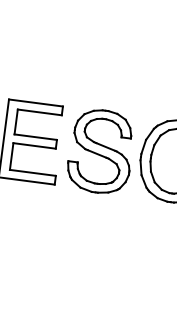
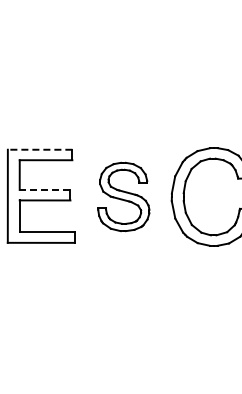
line: (35, 102) -> (39, 149), solid -> dashed
line: (35, 136) -> (44, 189), solid -> dashed
part: (100, 151) -> (123, 196), size x0.7

